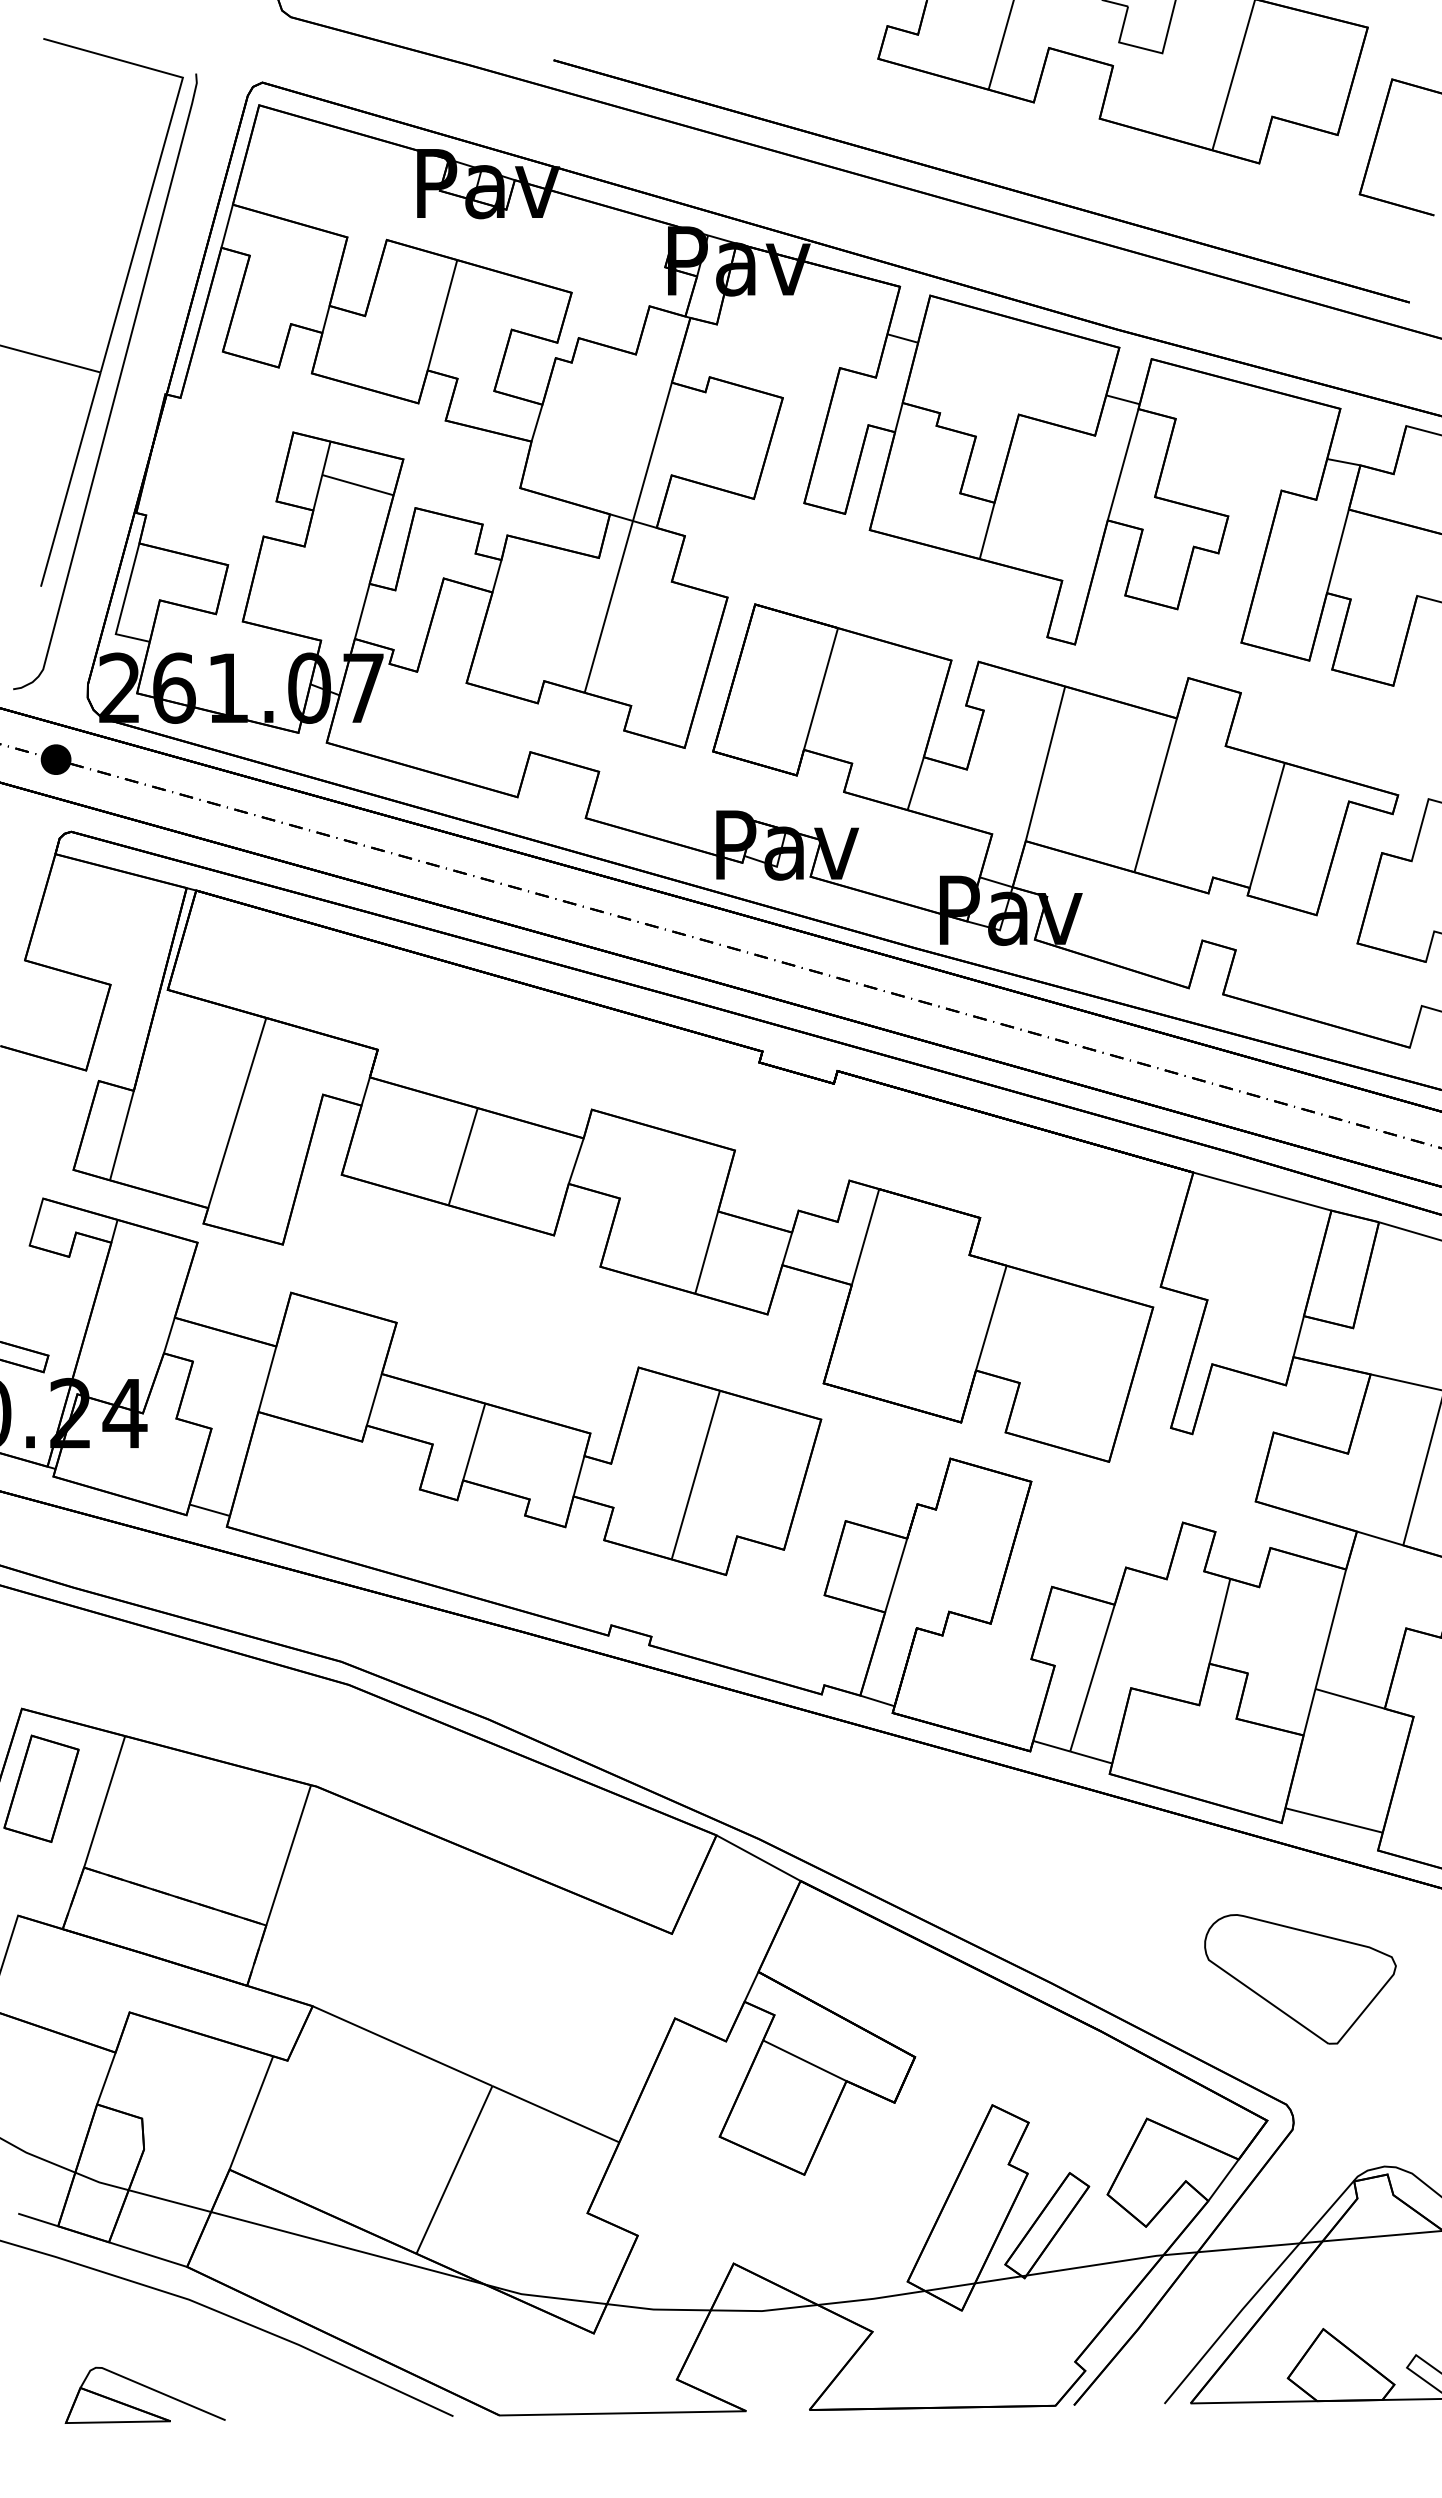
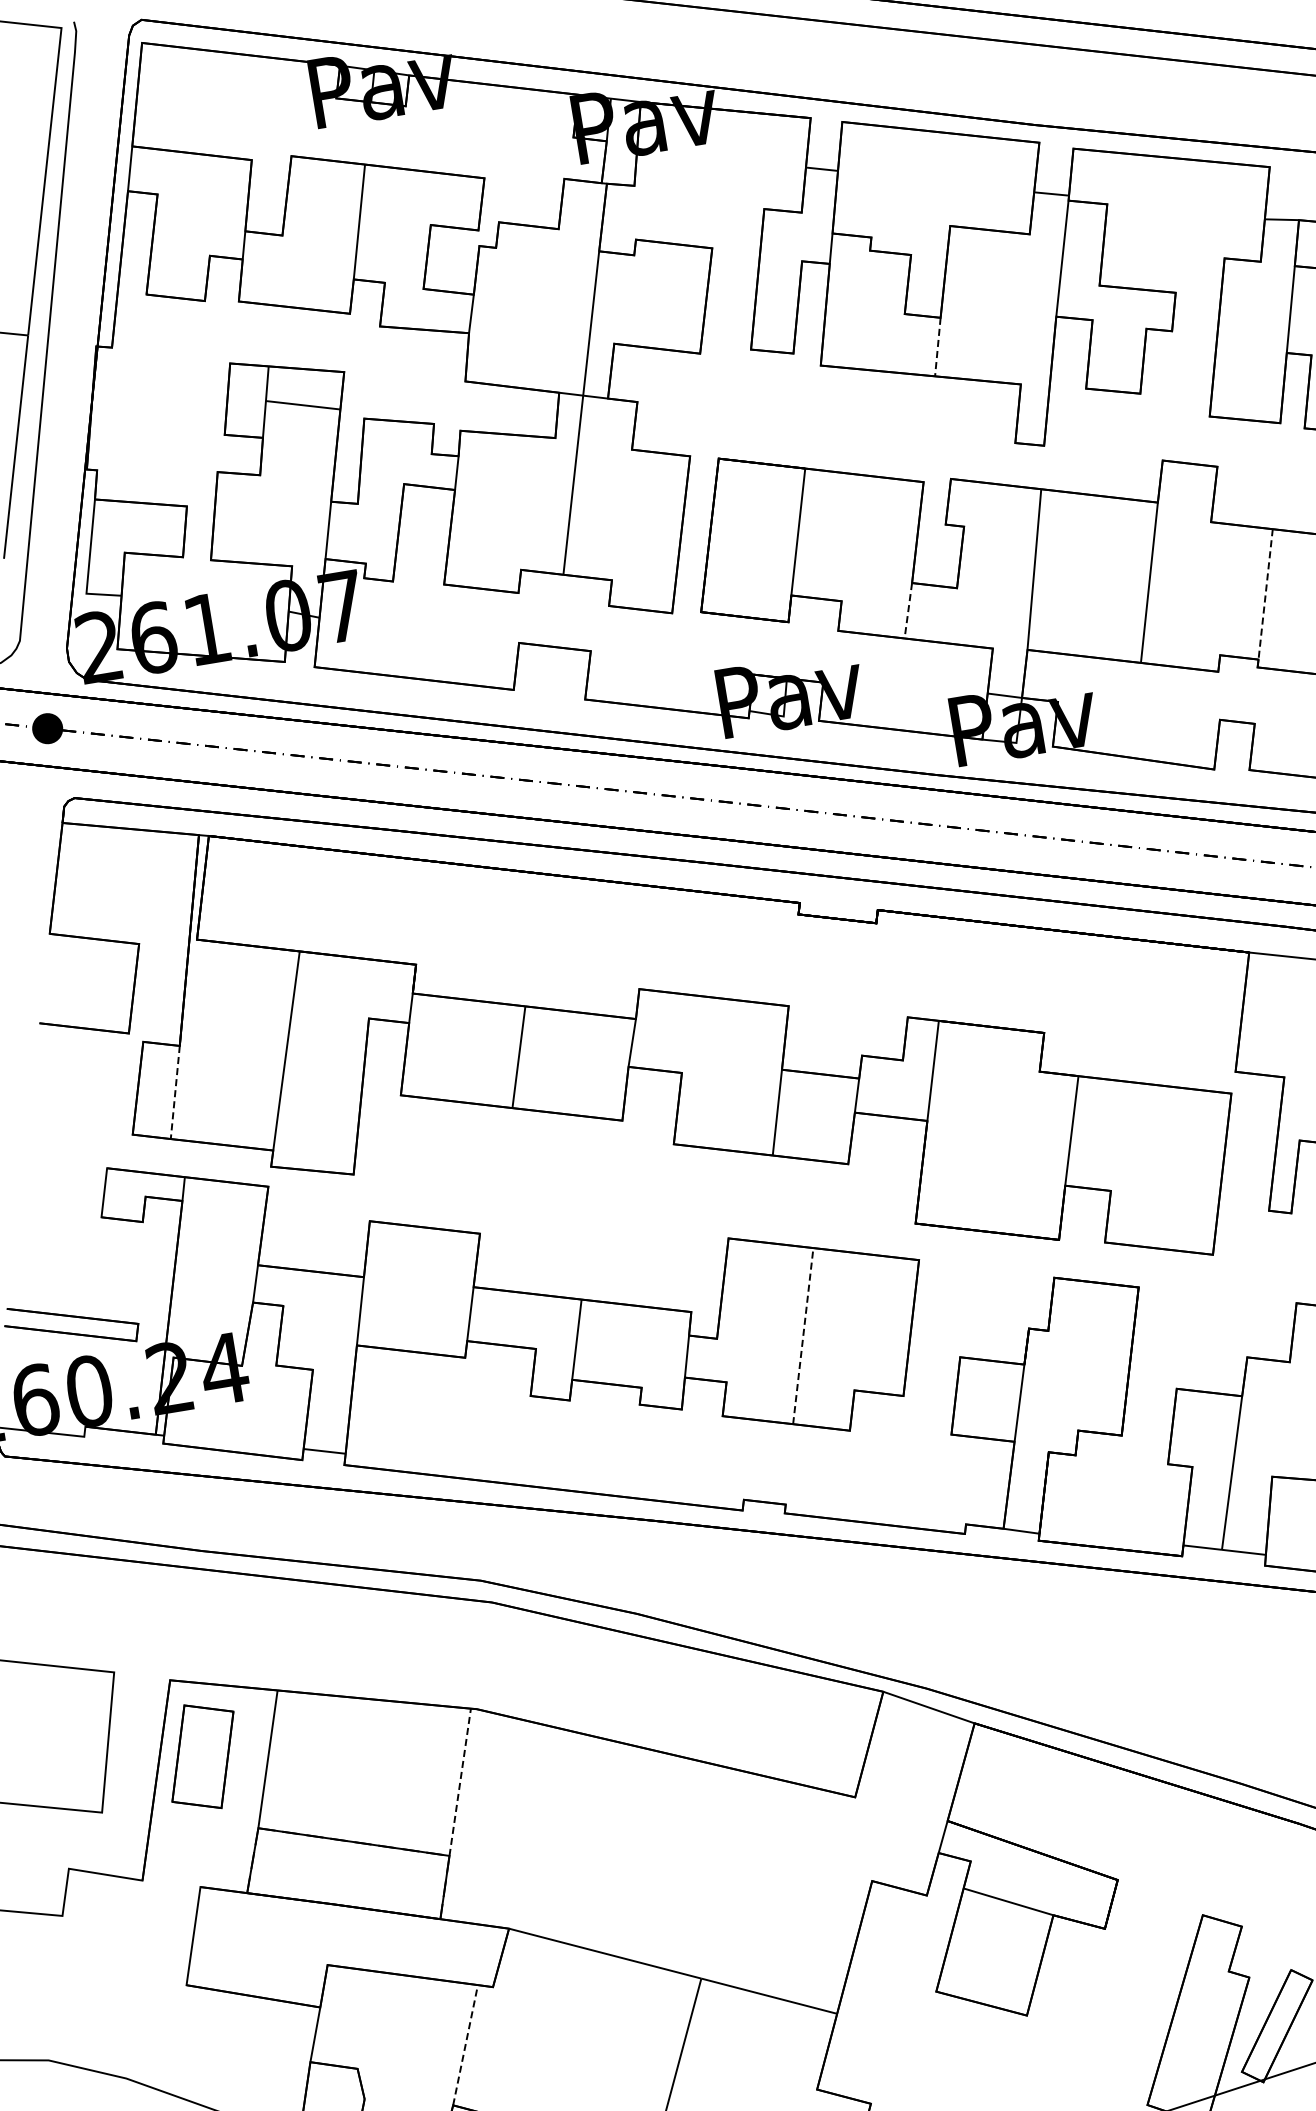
line: (987, 531) -> (938, 347), solid -> dashed
line: (915, 783) -> (908, 610), solid -> dashed
line: (1267, 825) -> (1265, 594), solid -> dashed
line: (121, 1136) -> (174, 1093), solid -> dashed
line: (695, 1475) -> (802, 1336), solid -> dashed
line: (288, 1855) -> (460, 1782), solid -> dashed
line: (251, 2113) -> (465, 2045), solid -> dashed

